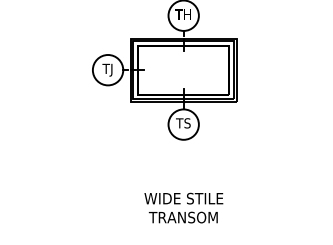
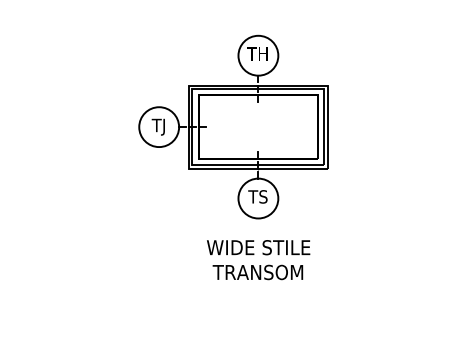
text: (183, 208) -> (258, 260), moved

